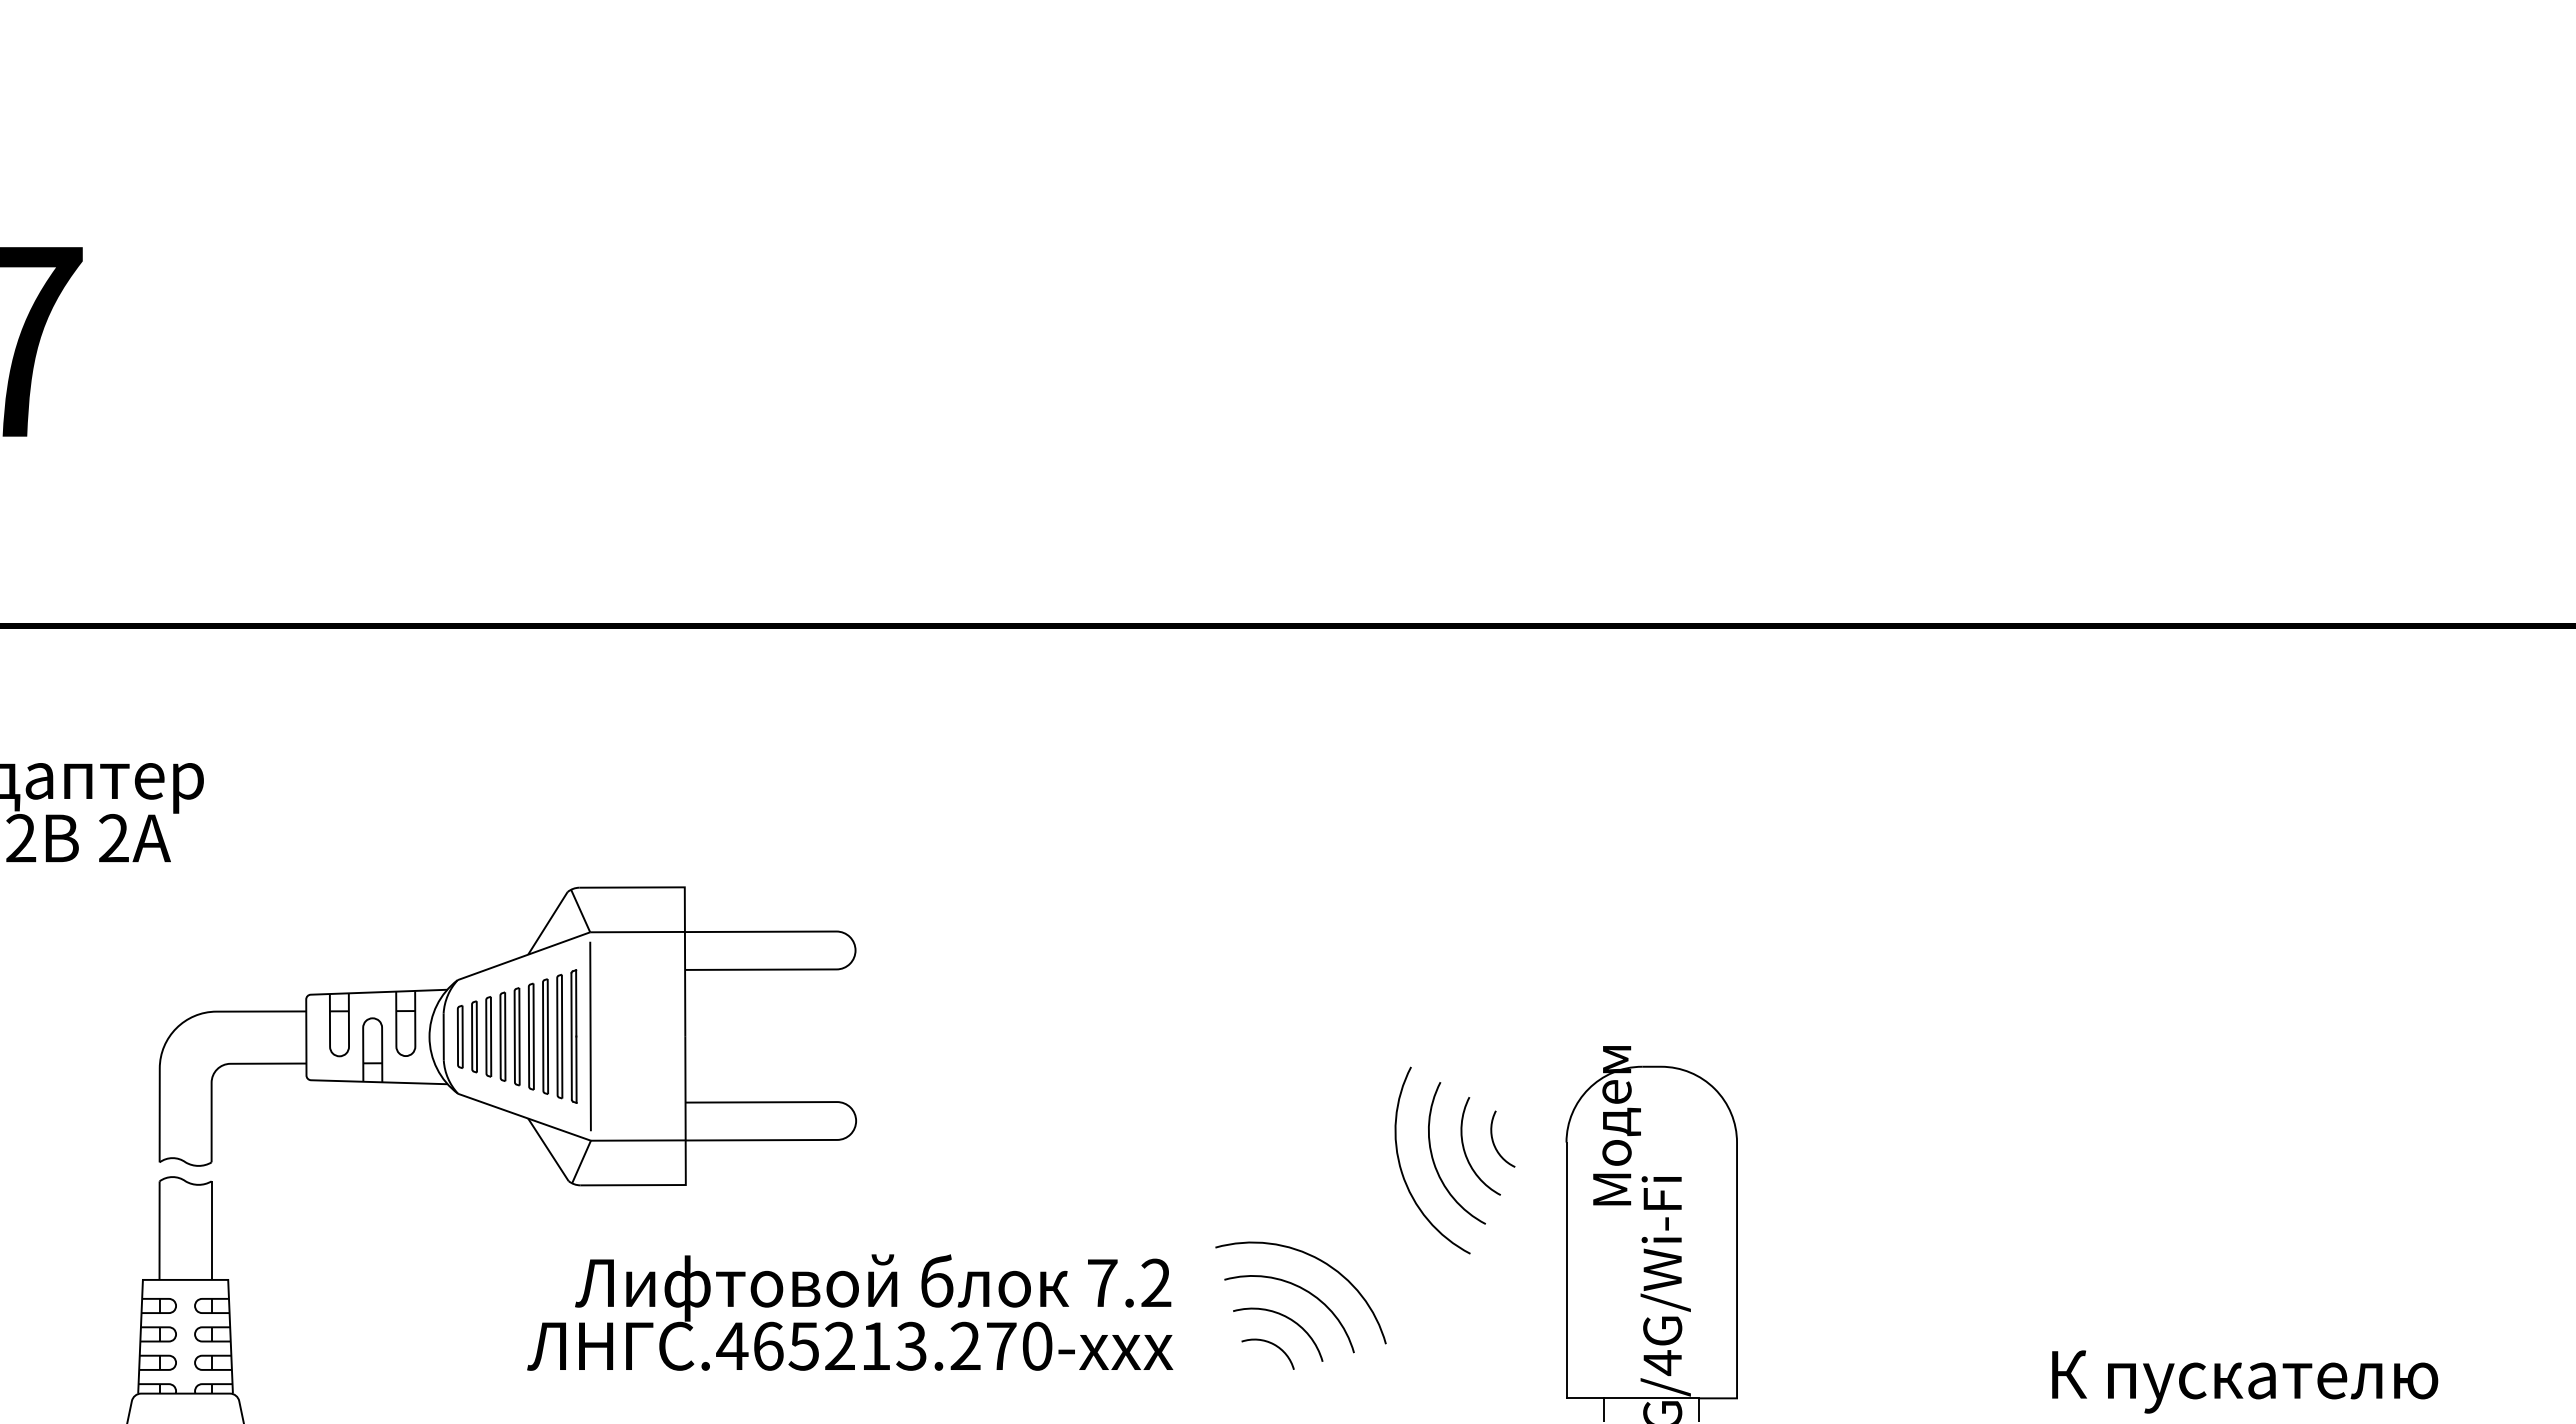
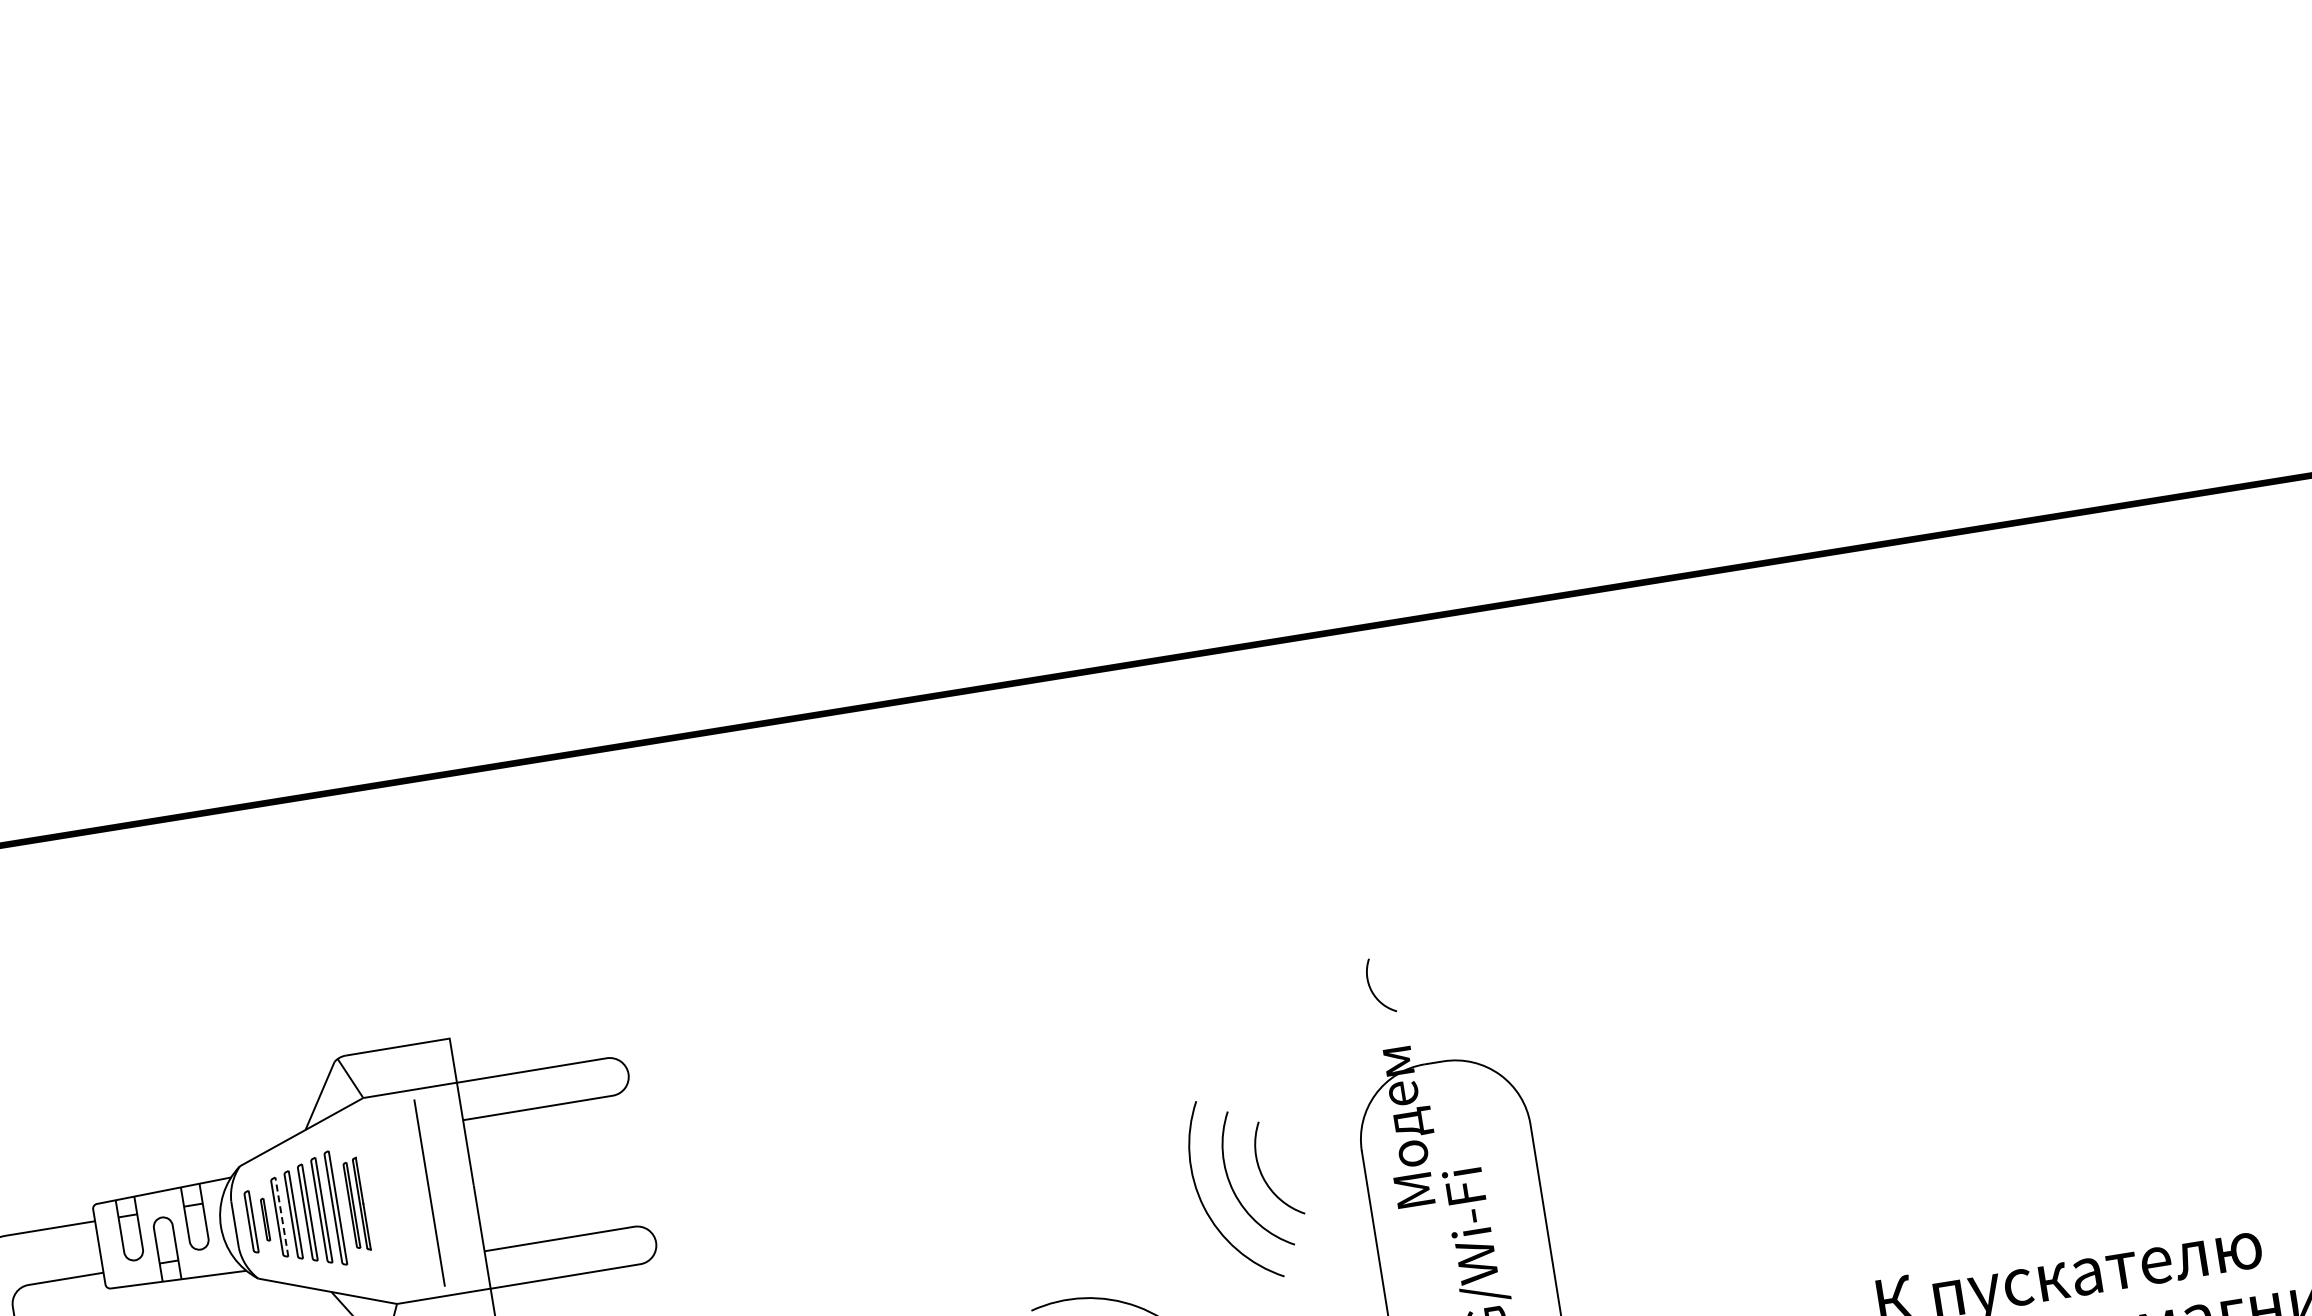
part: (474, 1036) -> (265, 1219), size x0.6
line: (491, 1036) -> (282, 1216), solid -> dashed
part: (566, 1036) -> (356, 1204), size x0.7
line: (590, 1036) -> (429, 1193), moved
arc: (1494, 1142) -> (1372, 990), moved

